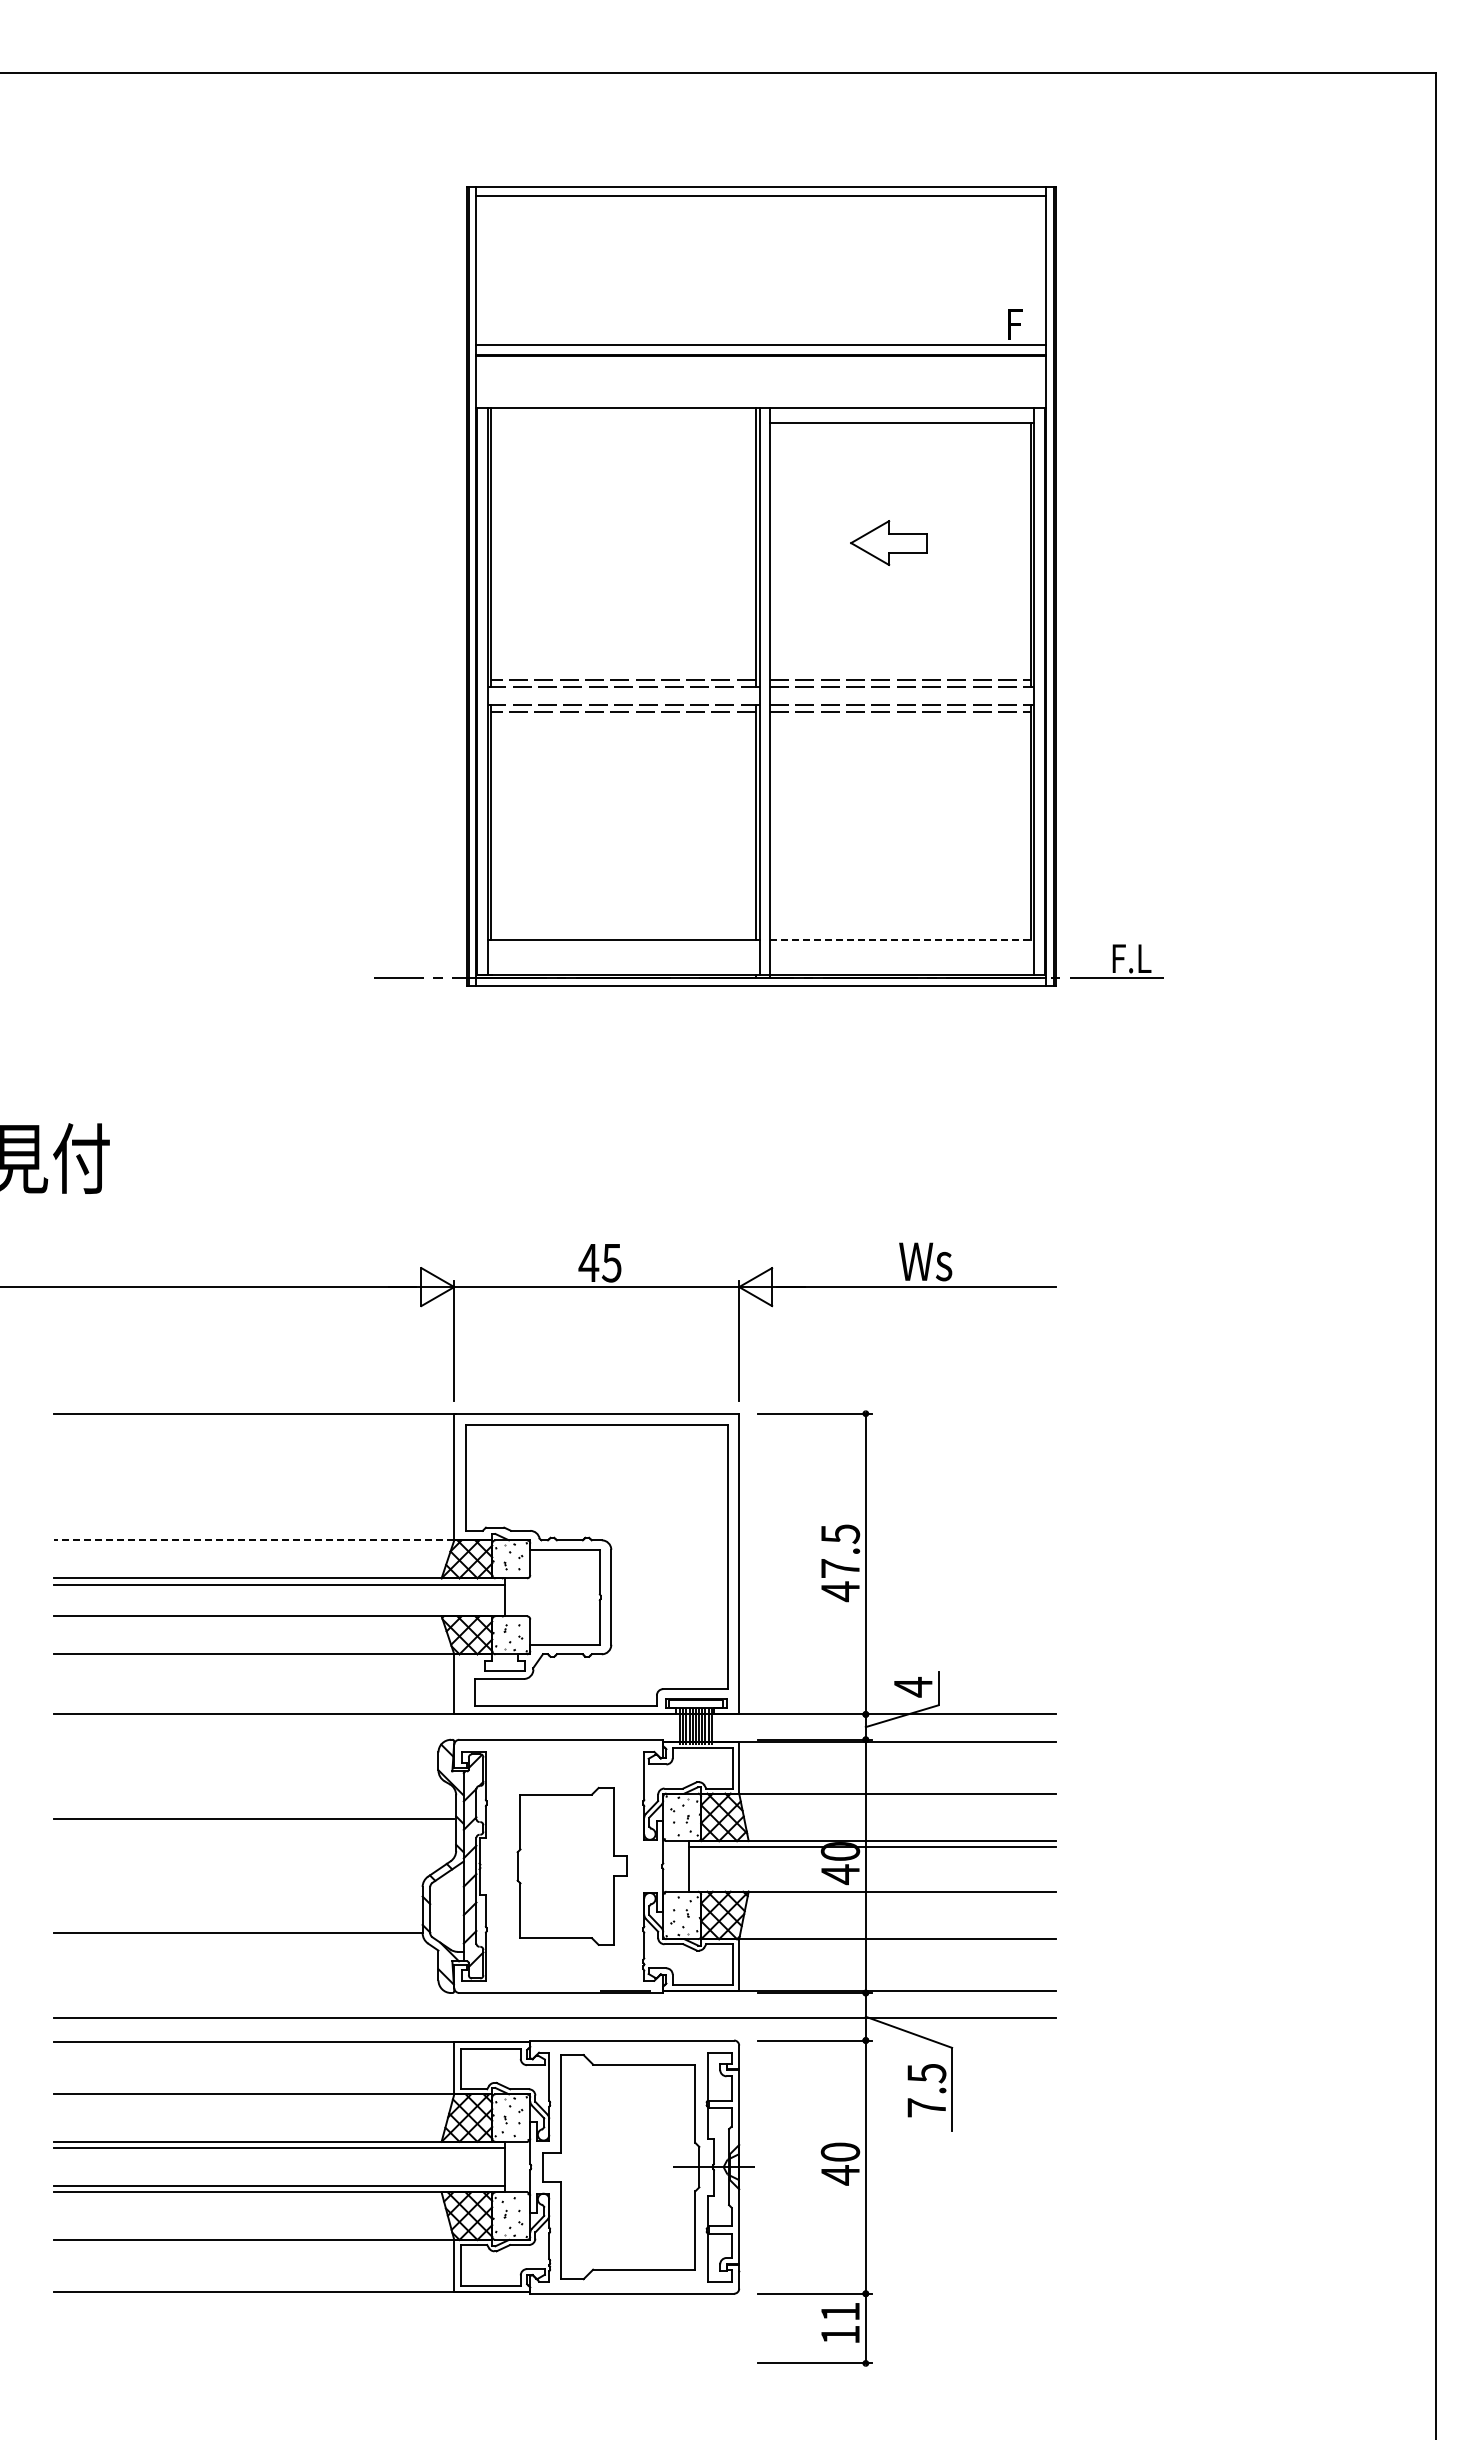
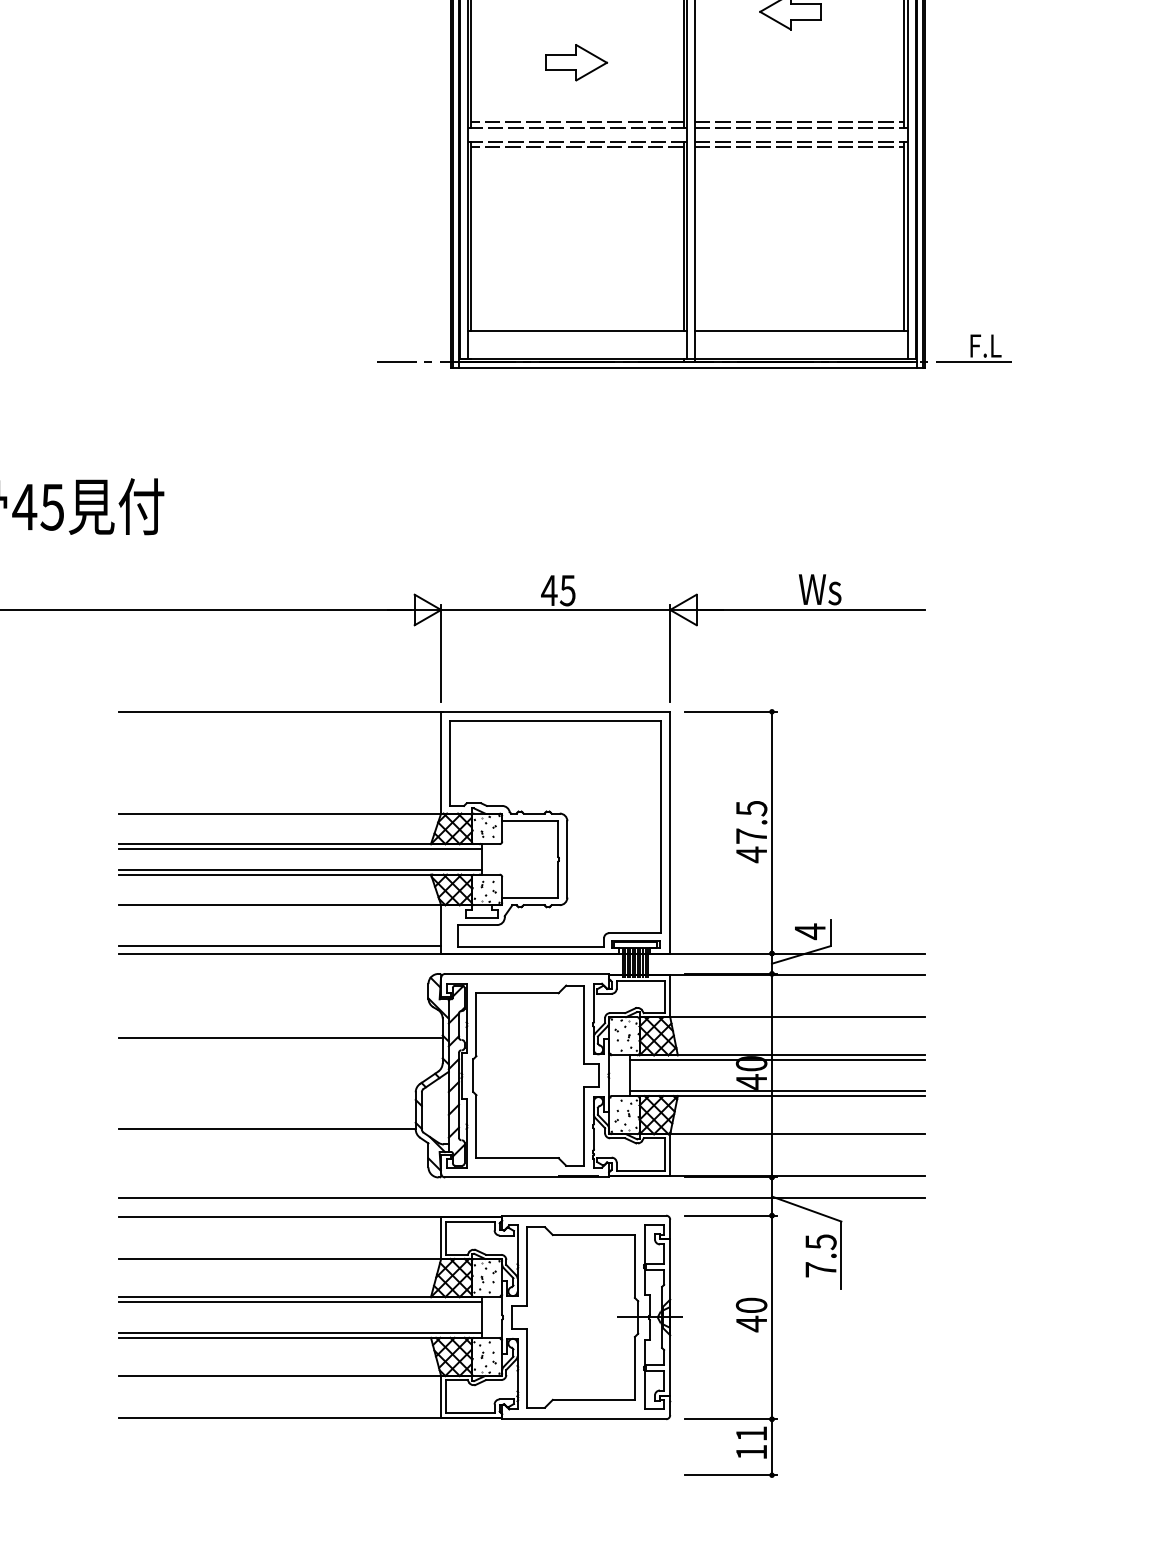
part: (622, 606) -> (576, 62), added
line: (902, 940) -> (801, 331), dashed -> solid
line: (253, 1540) -> (279, 813), dashed -> solid
line: (278, 1609) -> (299, 869), added
line: (253, 1704) -> (279, 945), added
part: (572, 1866) -> (536, 1075), size x1.43
line: (871, 1885) -> (776, 1091), added

